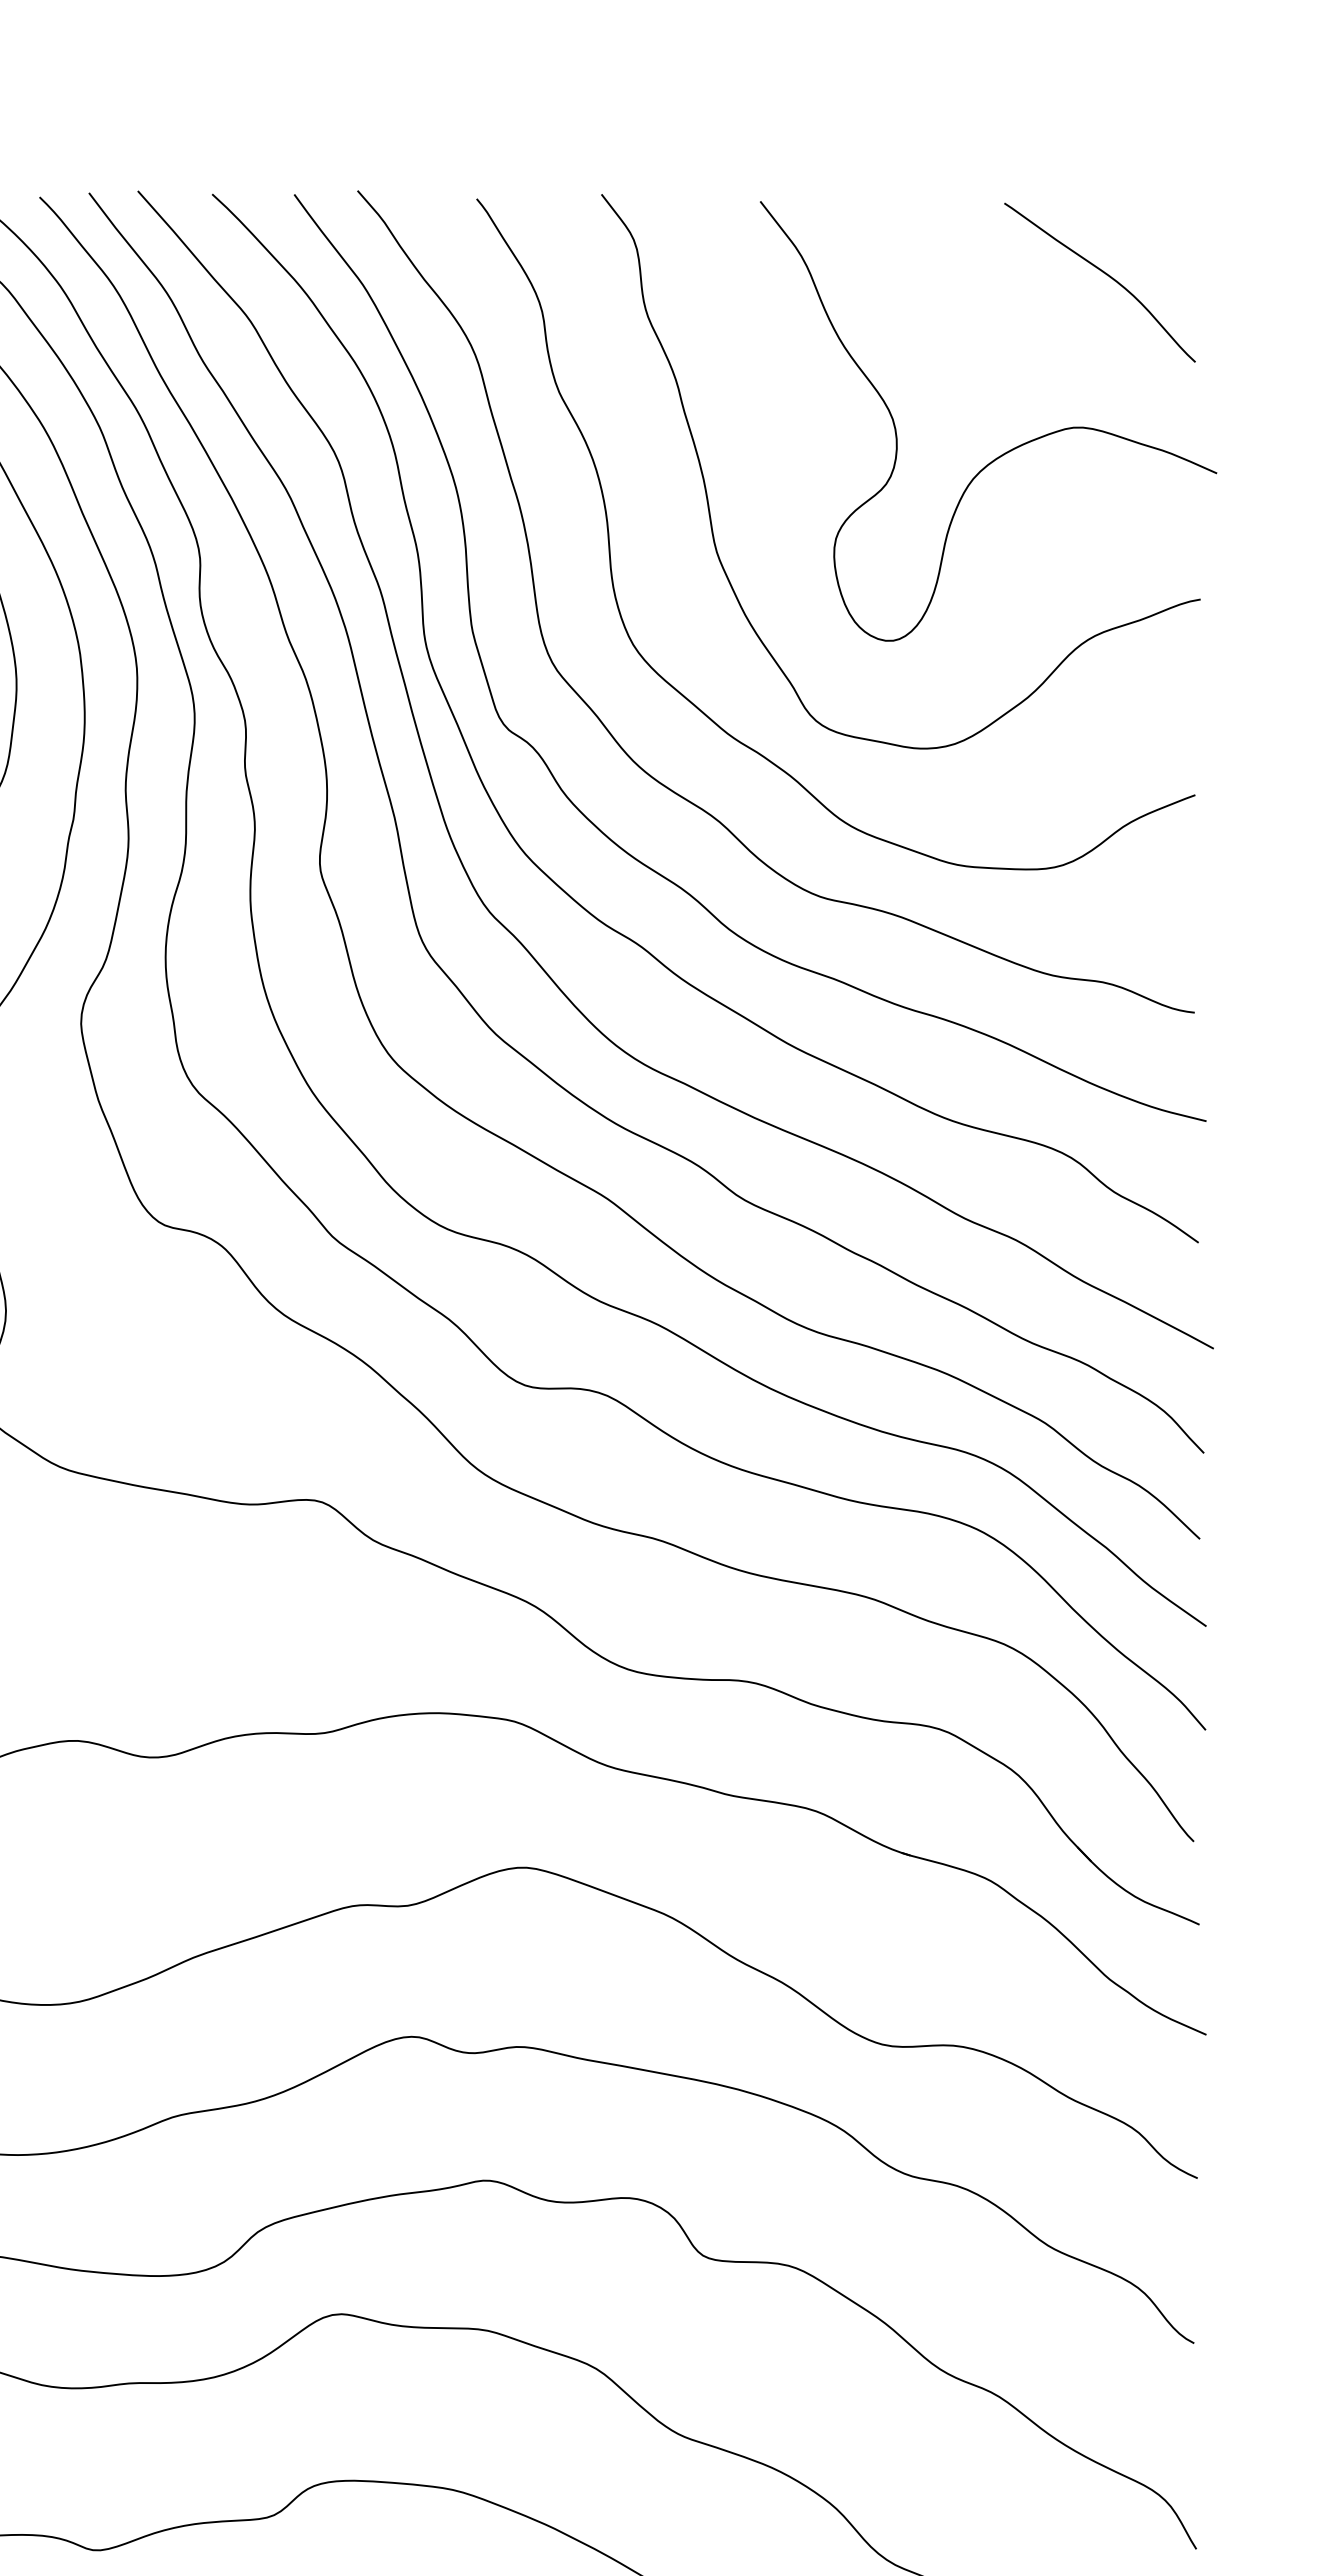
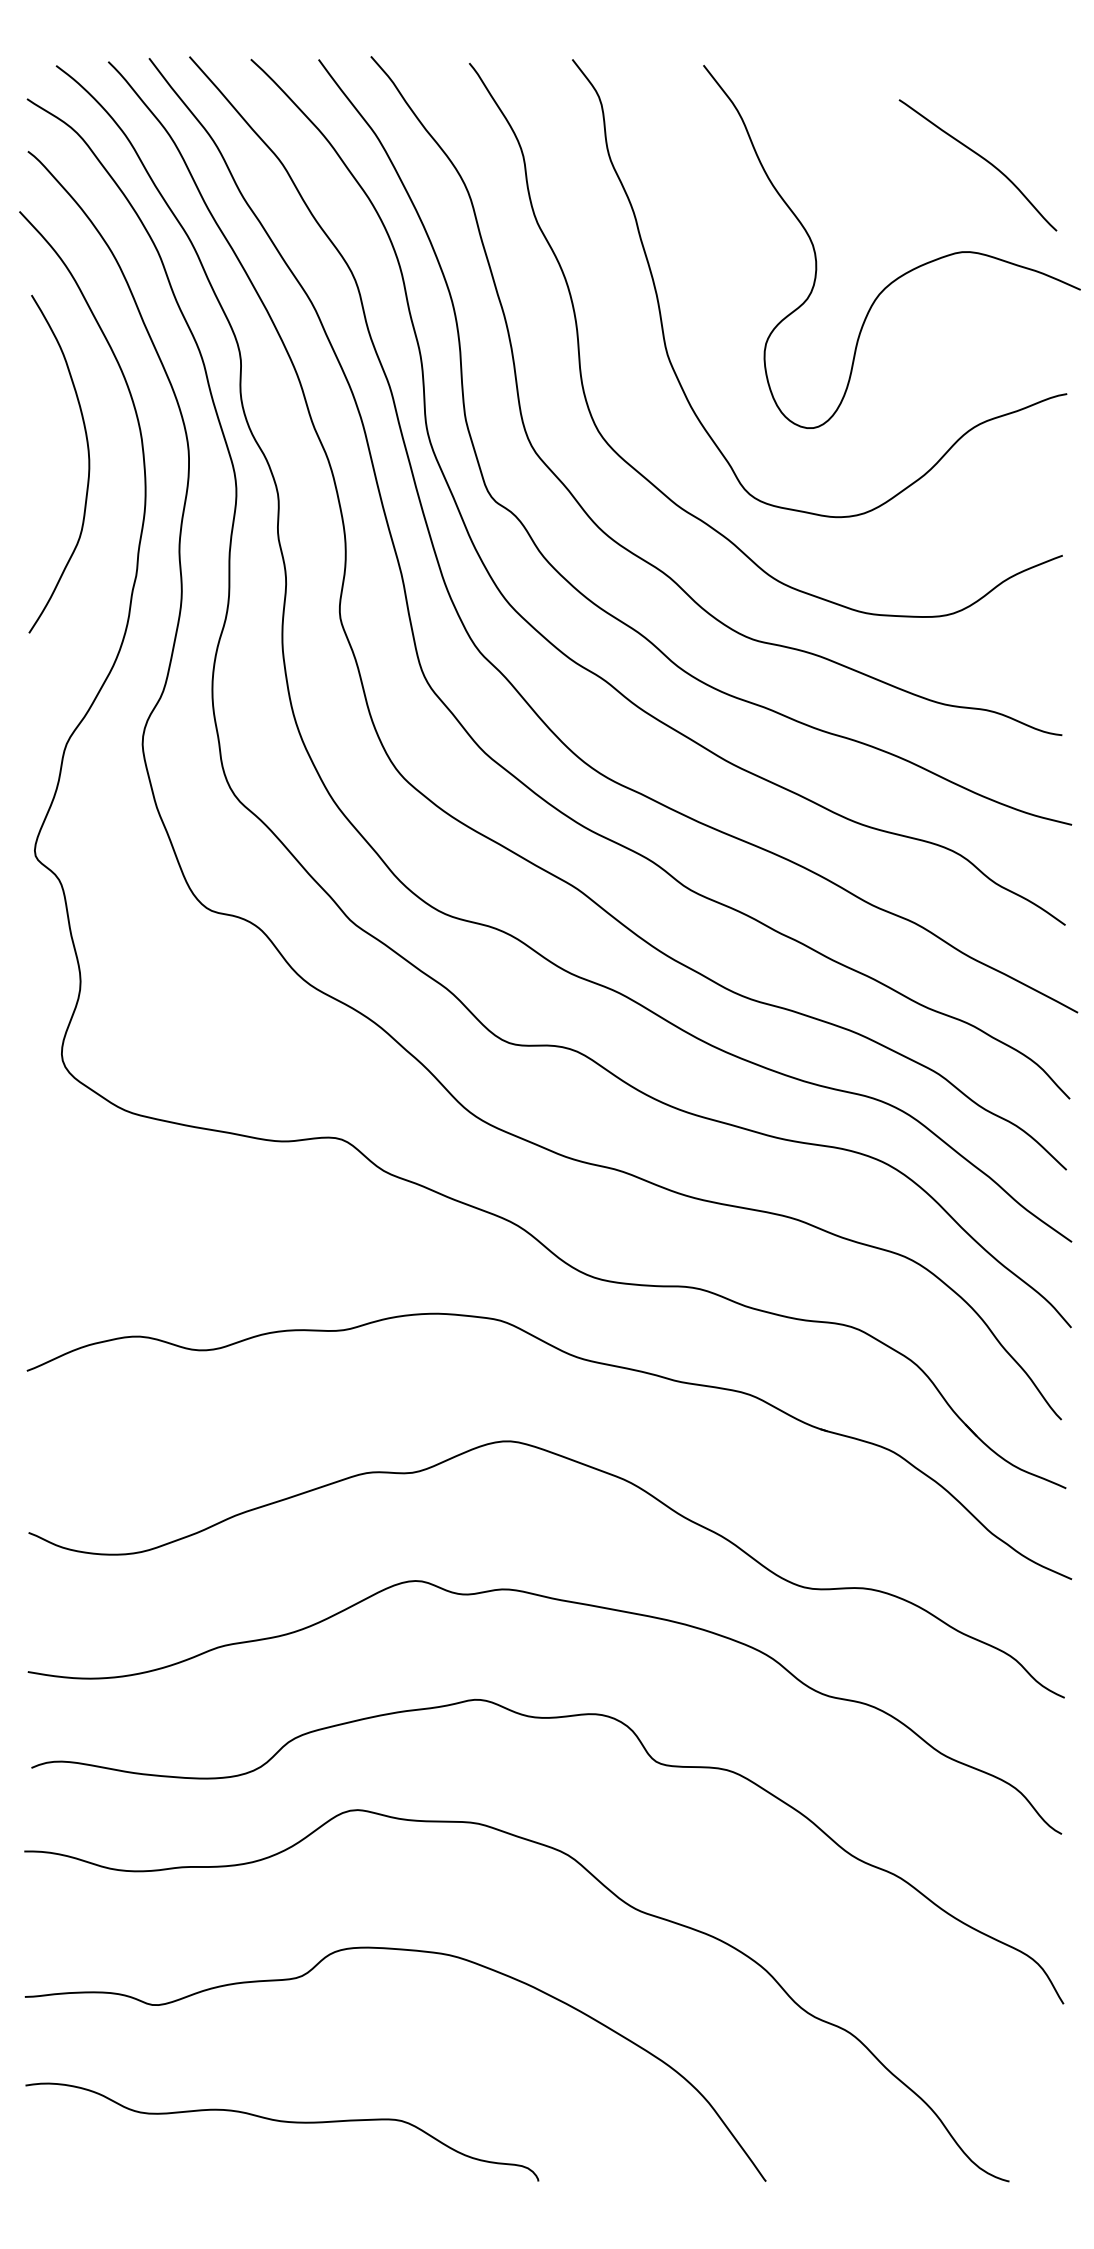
curve: (1104, 274) -> (981, 158), moved

